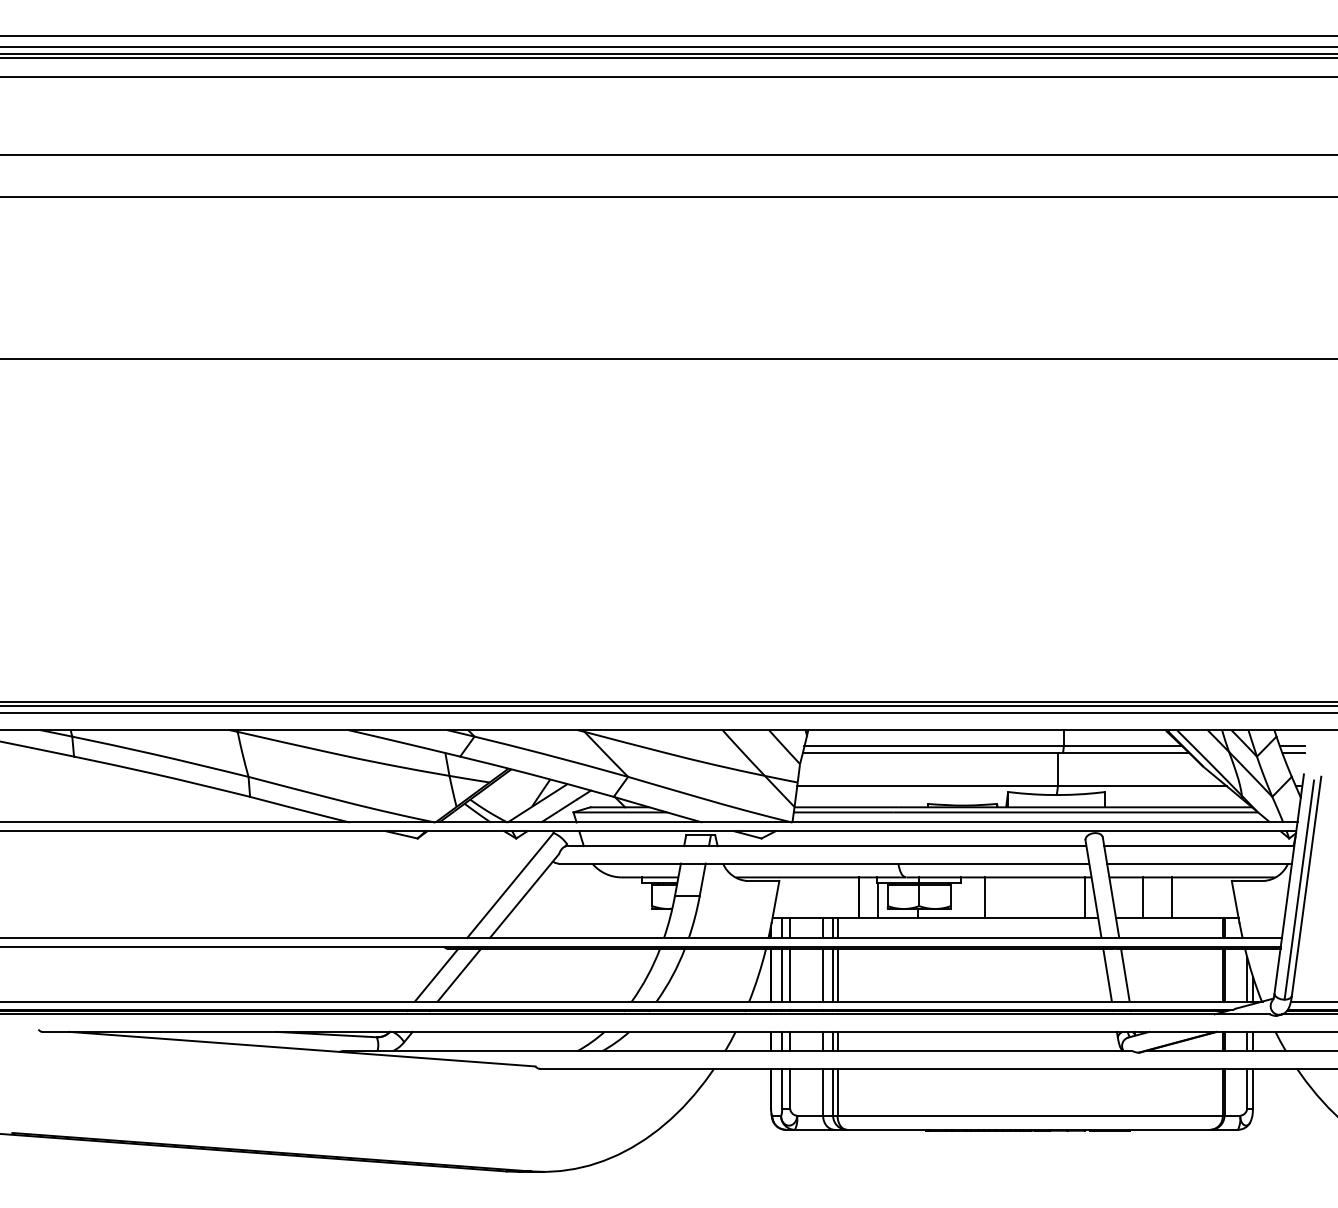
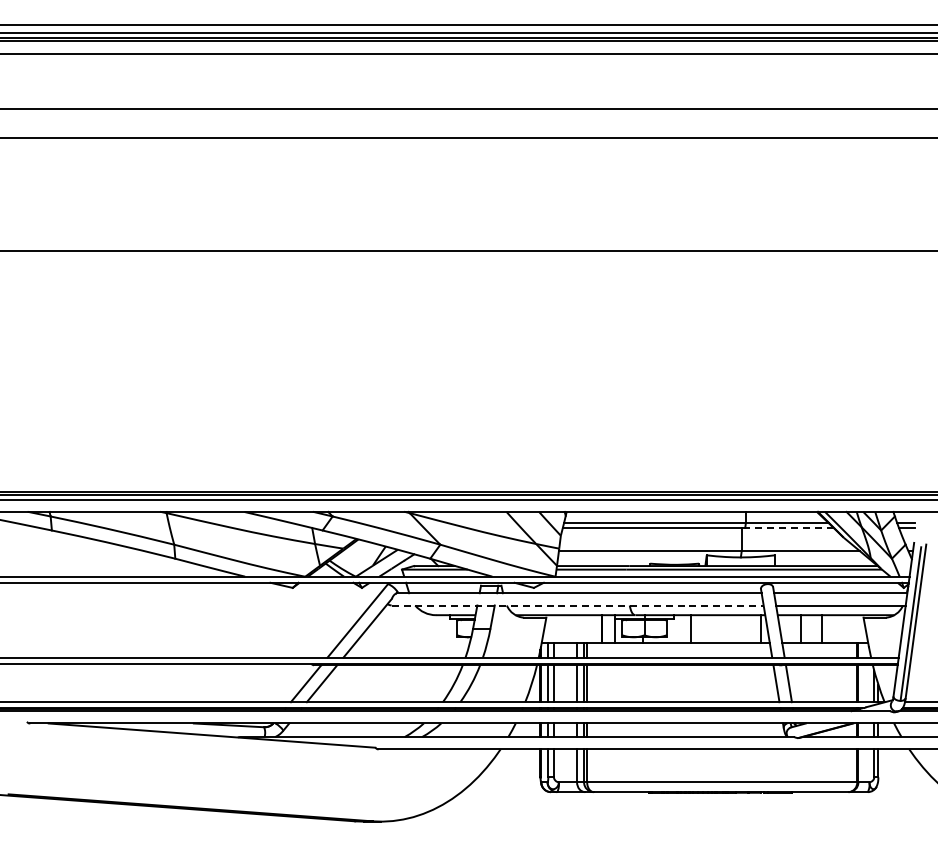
line: (1126, 752) -> (789, 527), solid -> dashed
line: (825, 863) -> (578, 605), solid -> dashed

